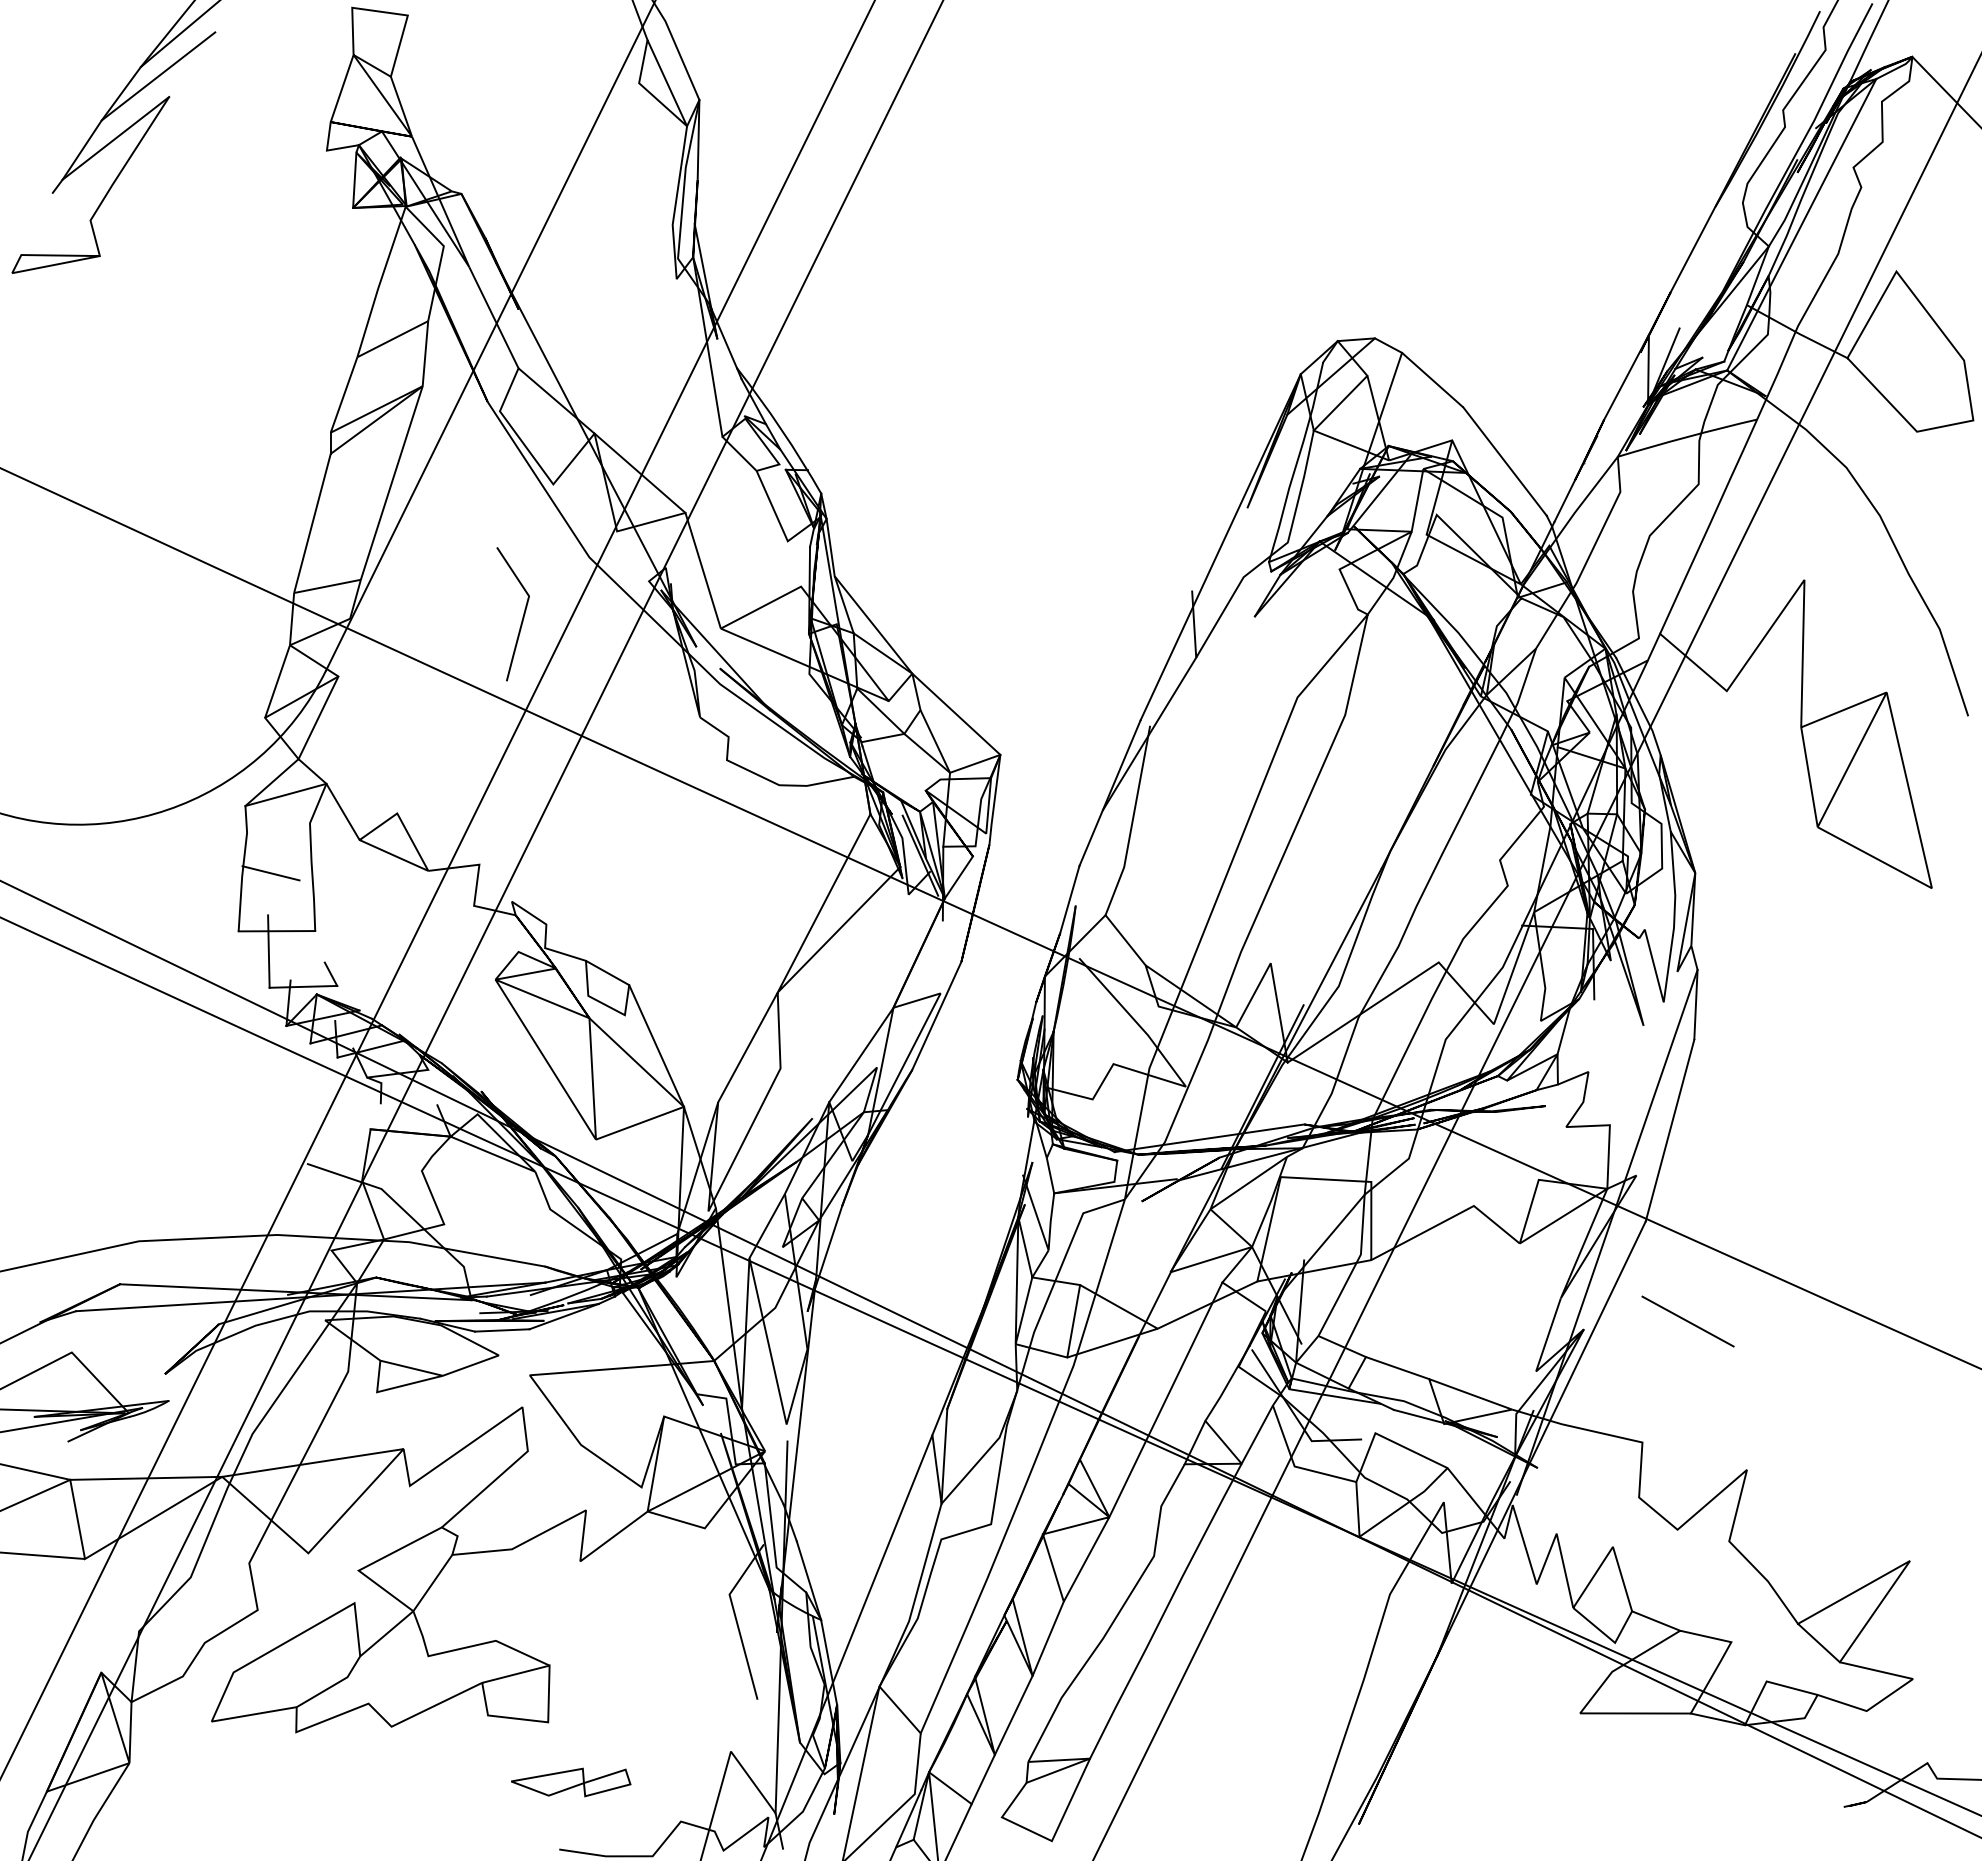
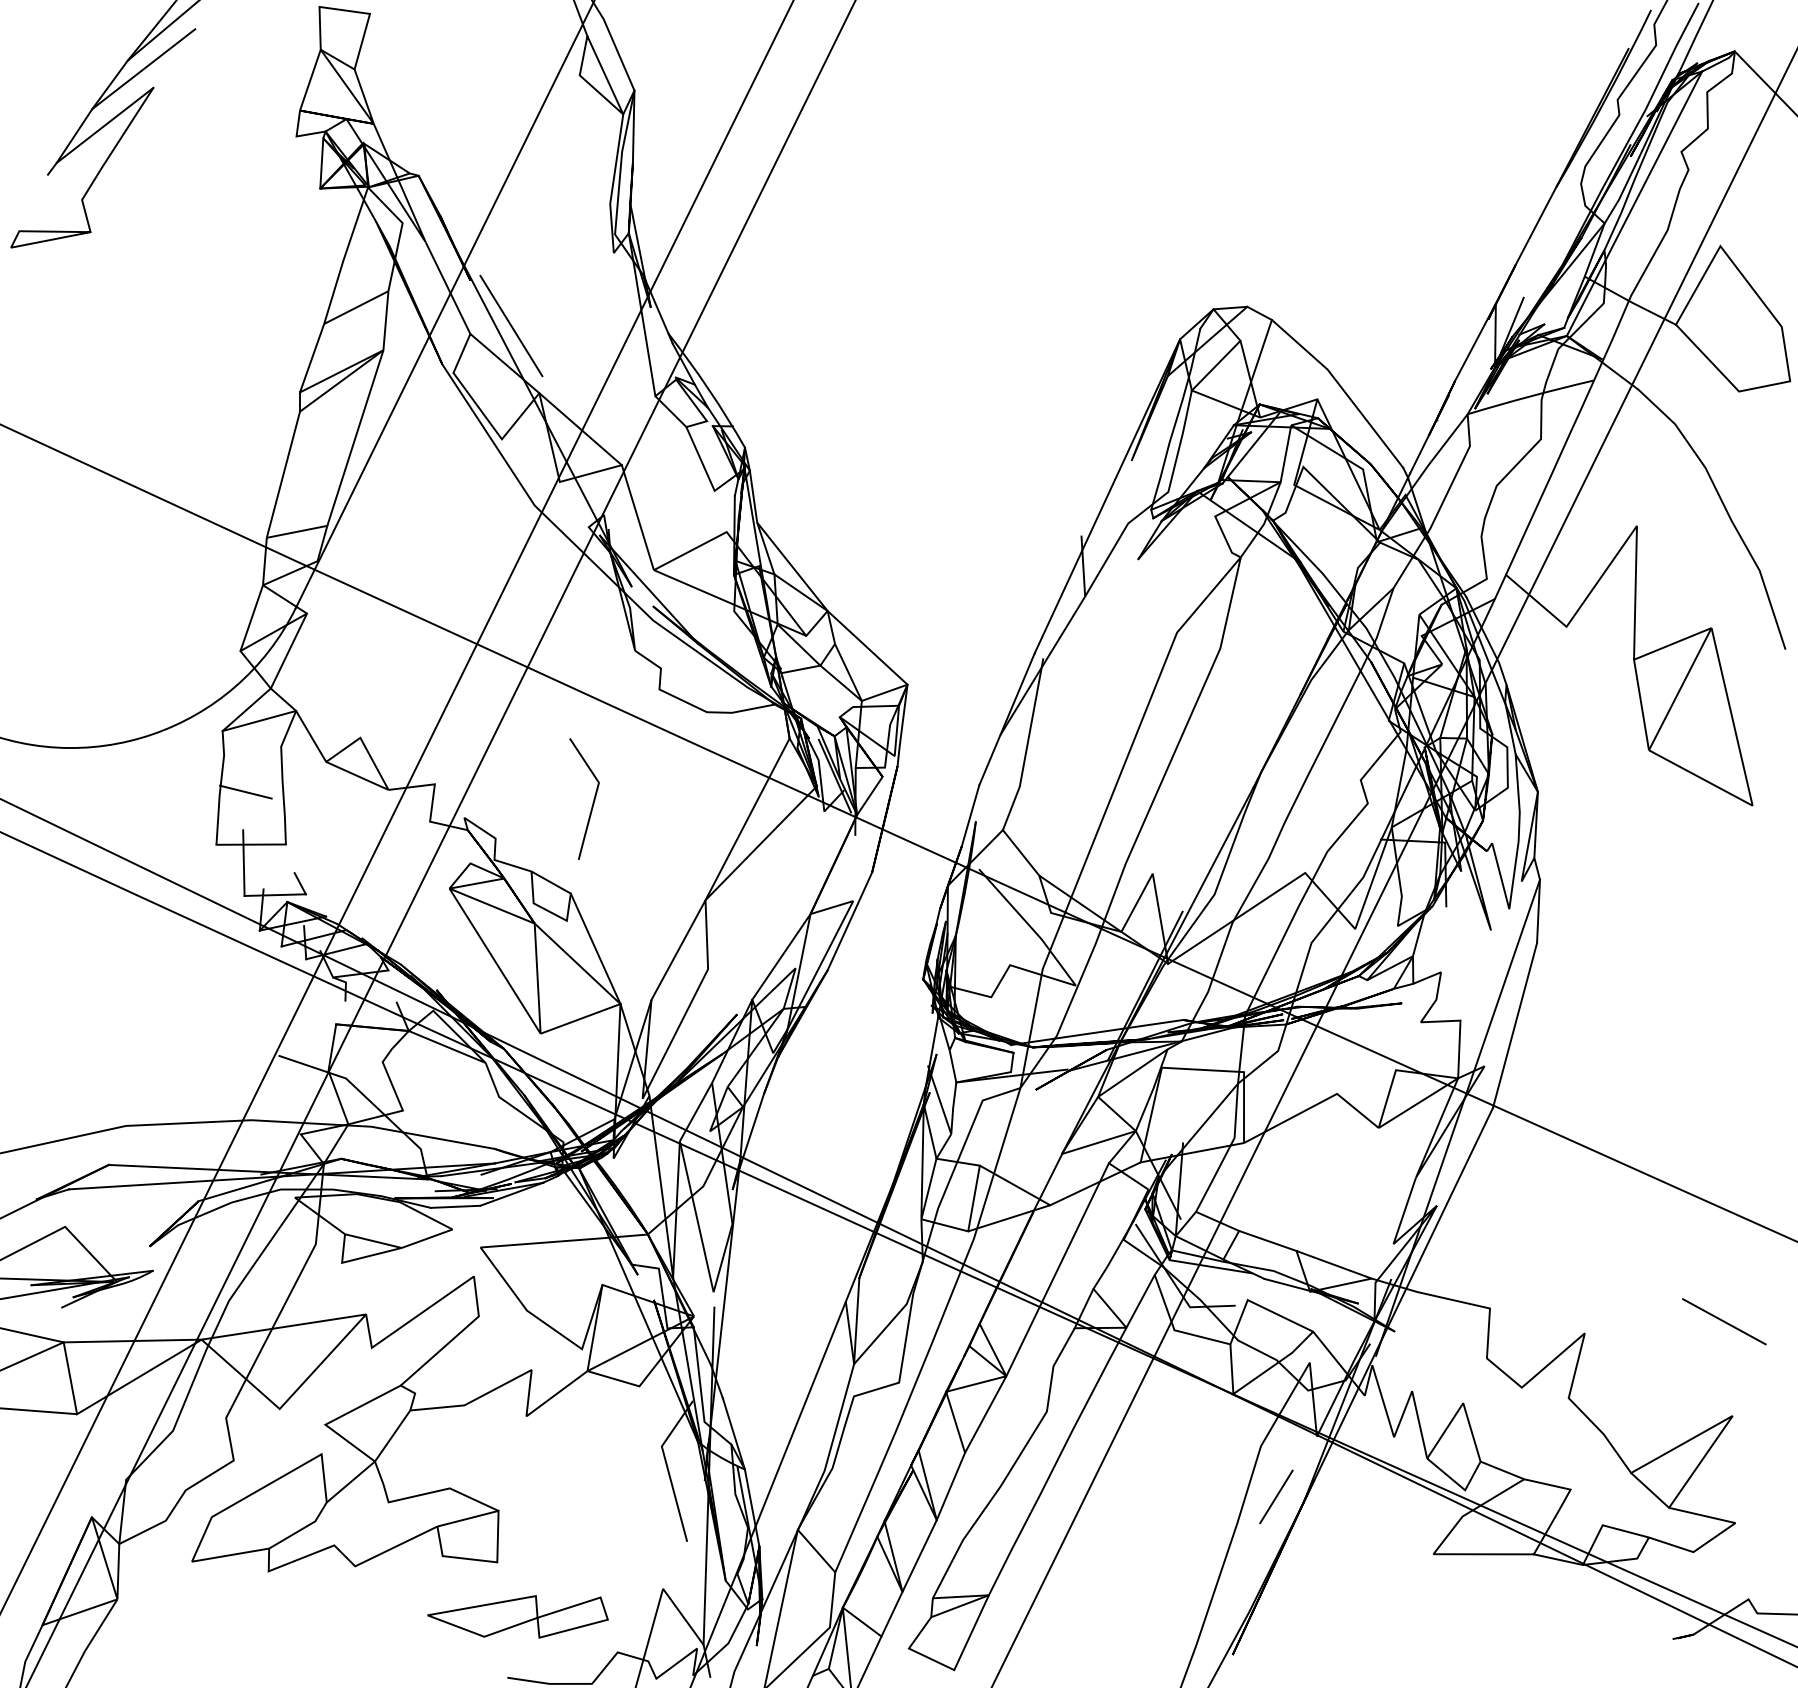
line: (563, 358) -> (511, 325), added
line: (521, 617) -> (592, 802), moved
line: (1688, 1321) -> (1724, 1321), moved
line: (1407, 1649) -> (1276, 1496), added
part: (570, 1782) -> (517, 1616), size x1.67

